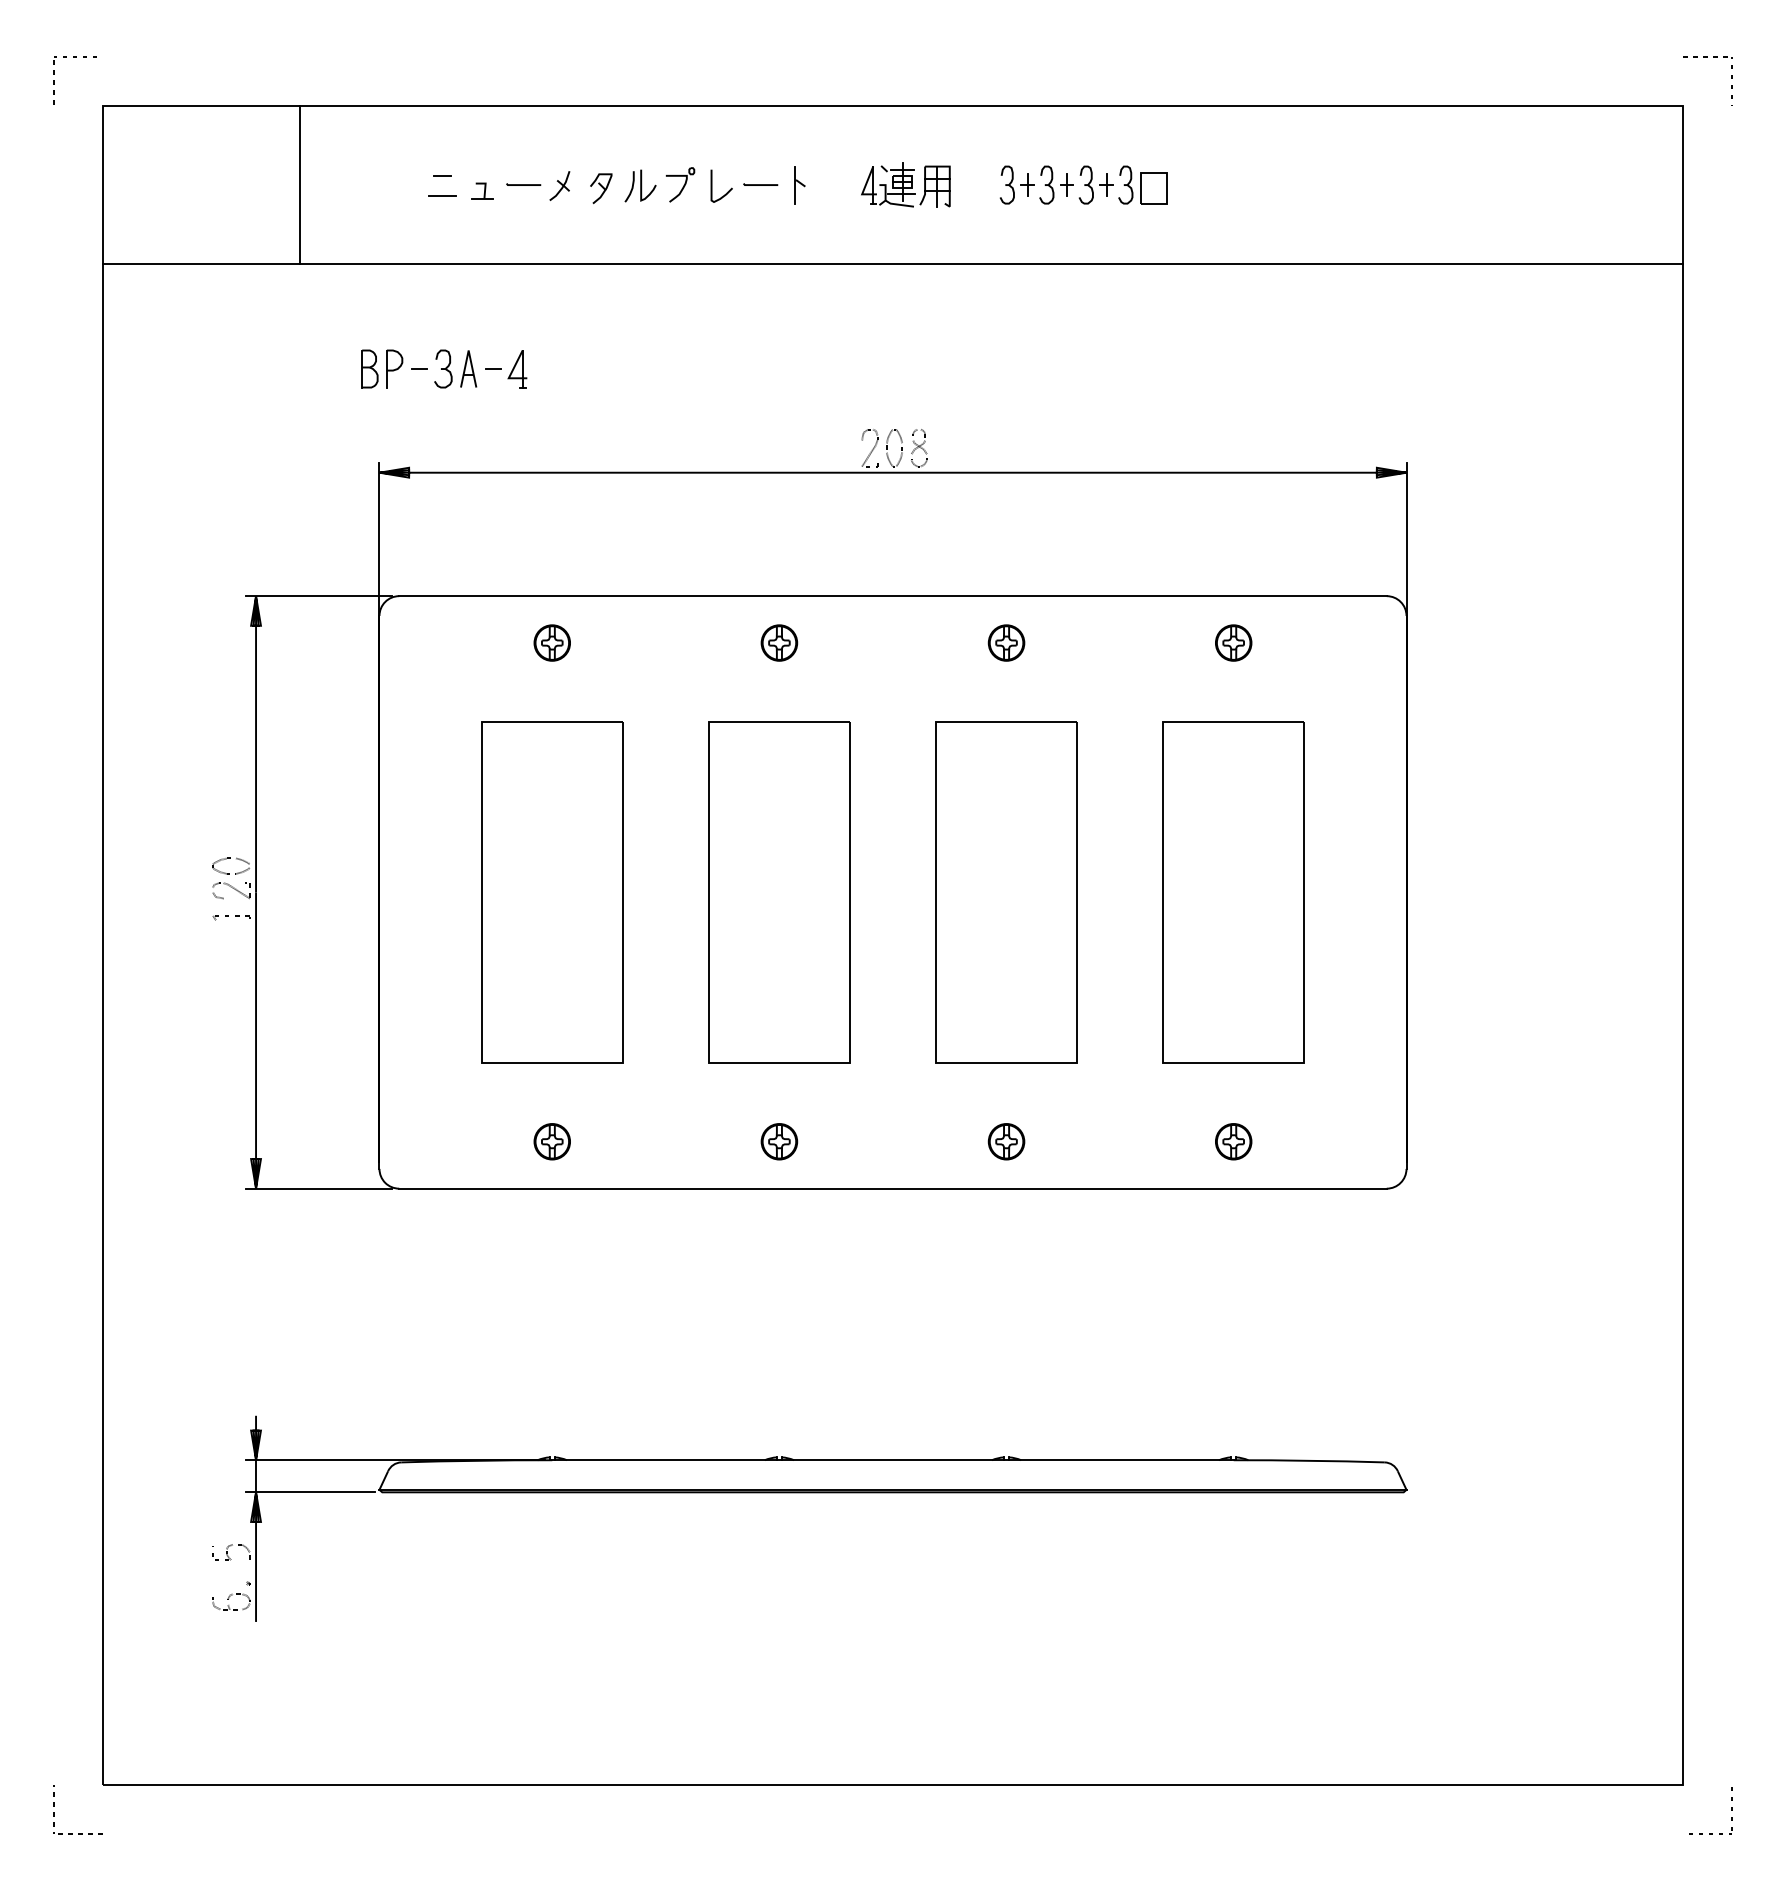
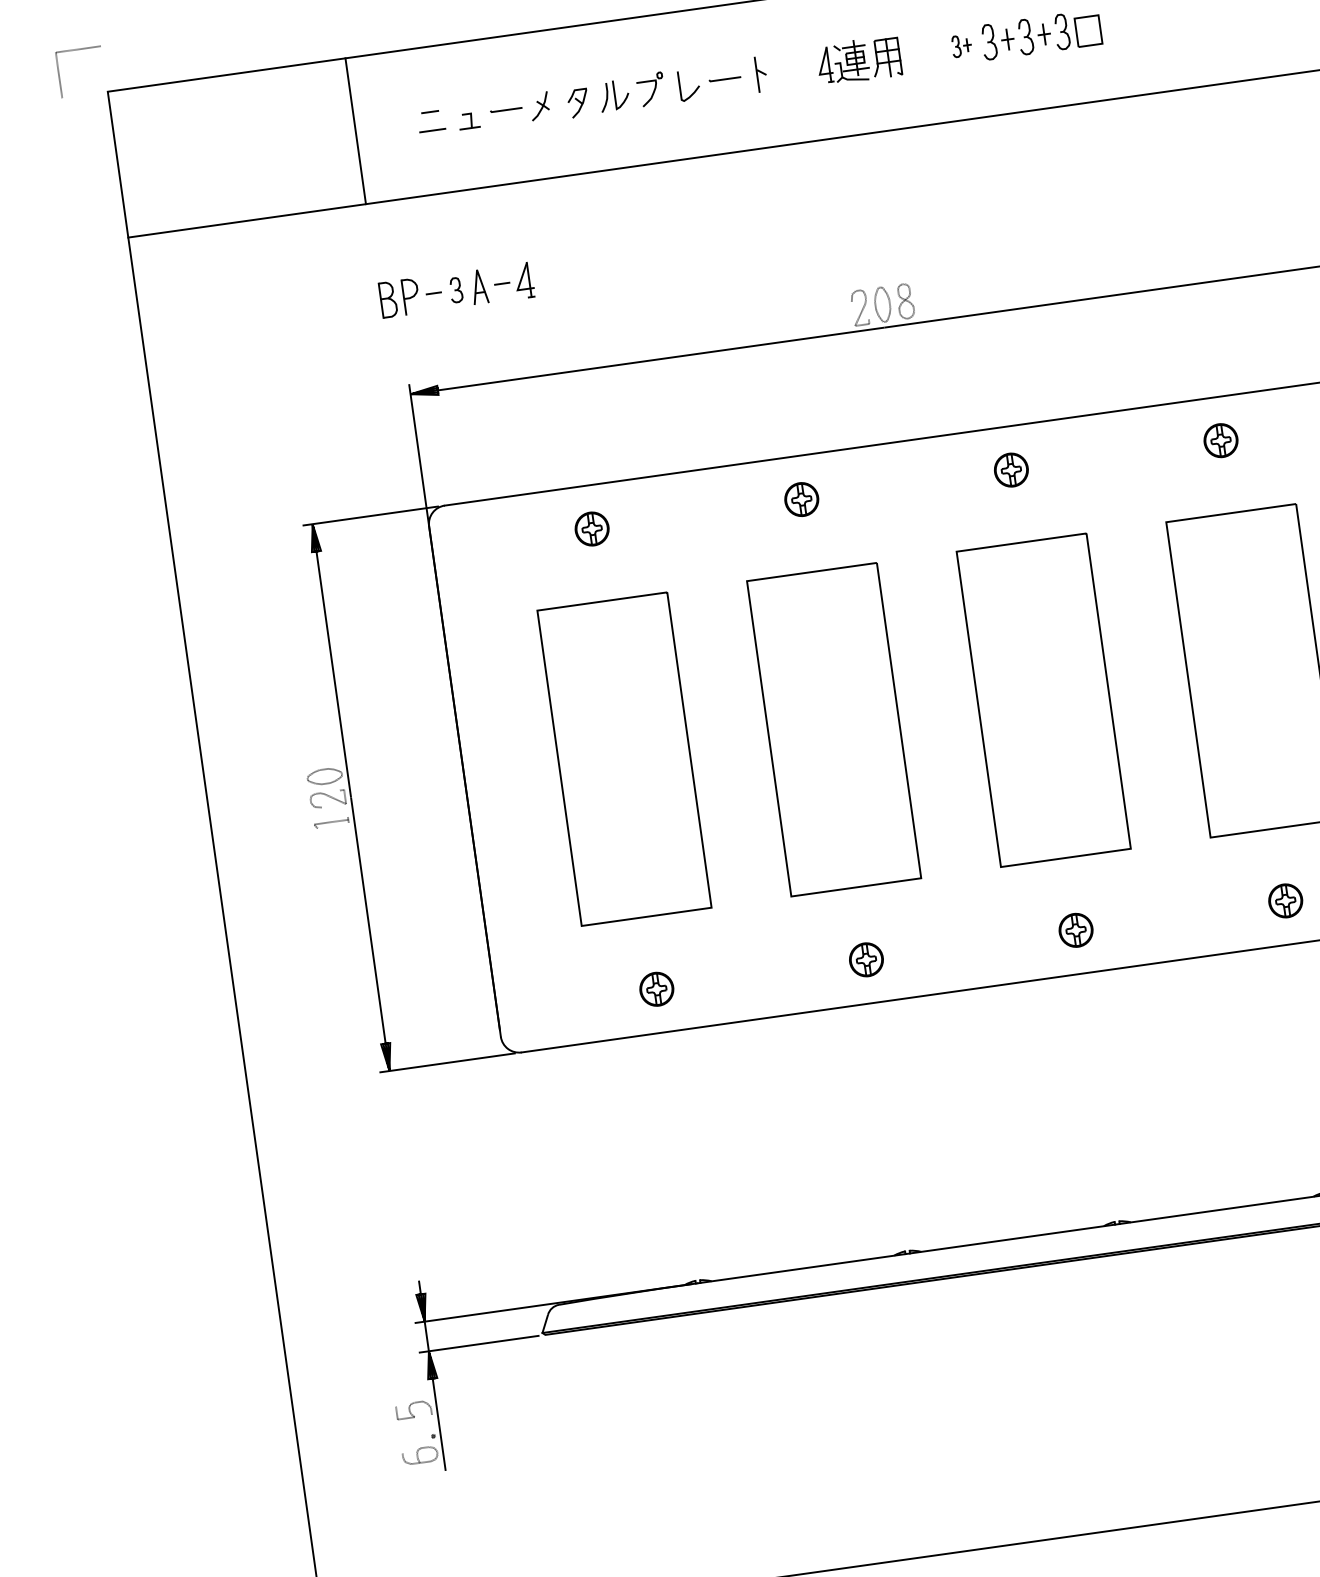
part: (1016, 184) -> (961, 45), size x0.6
line: (300, 185) -> (355, 131), moved
part: (443, 368) -> (456, 289), size x0.7

